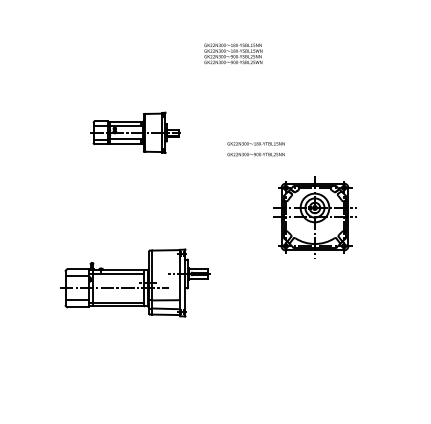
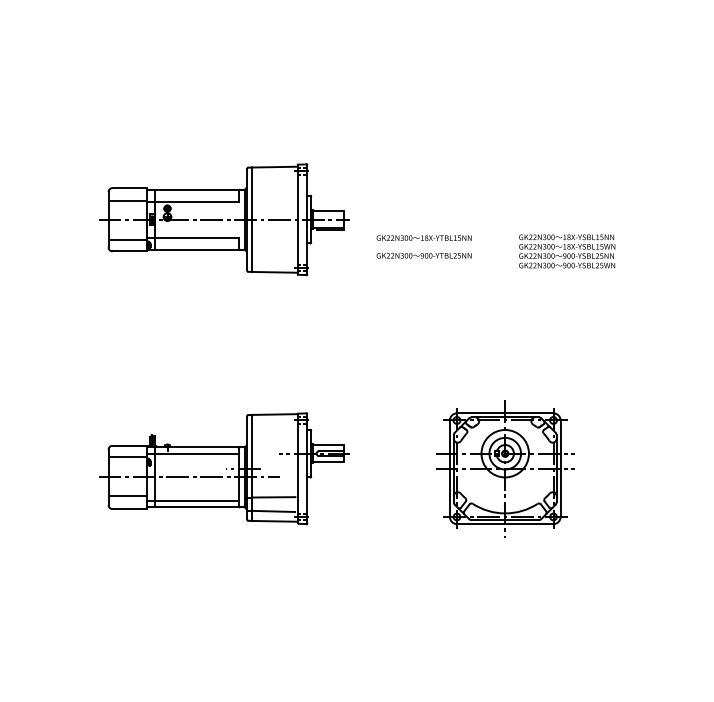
text: (233, 53) -> (567, 250), moved
part: (135, 132) -> (224, 219), size x1.67
part: (314, 217) -> (504, 469), moved

